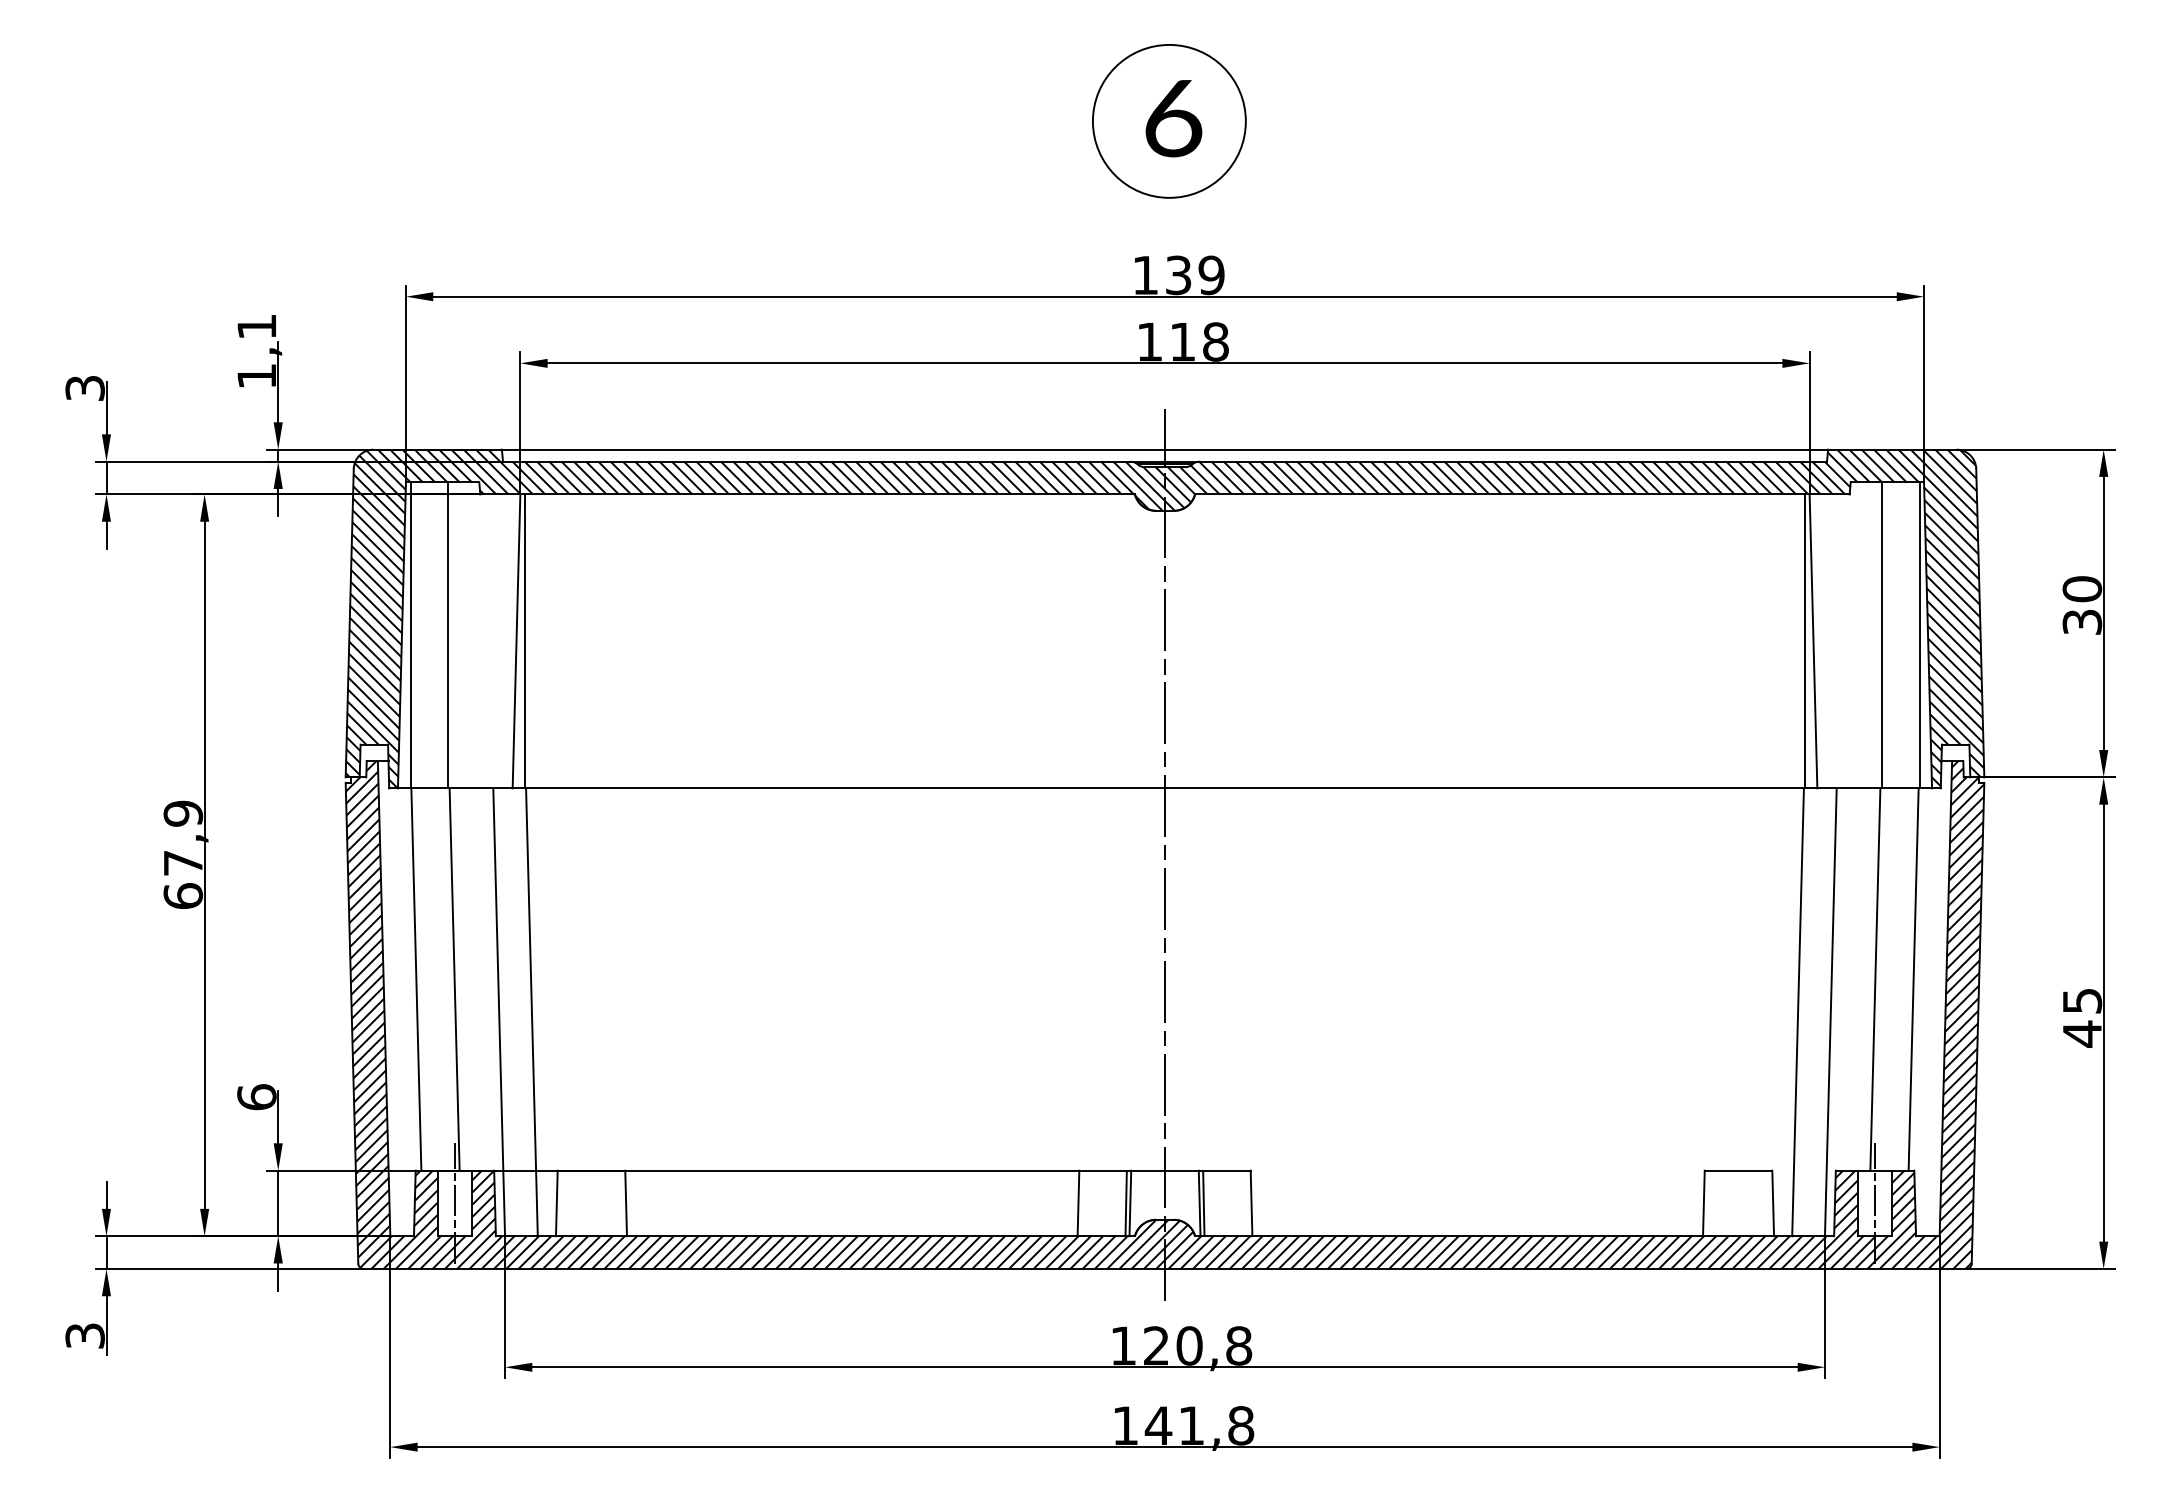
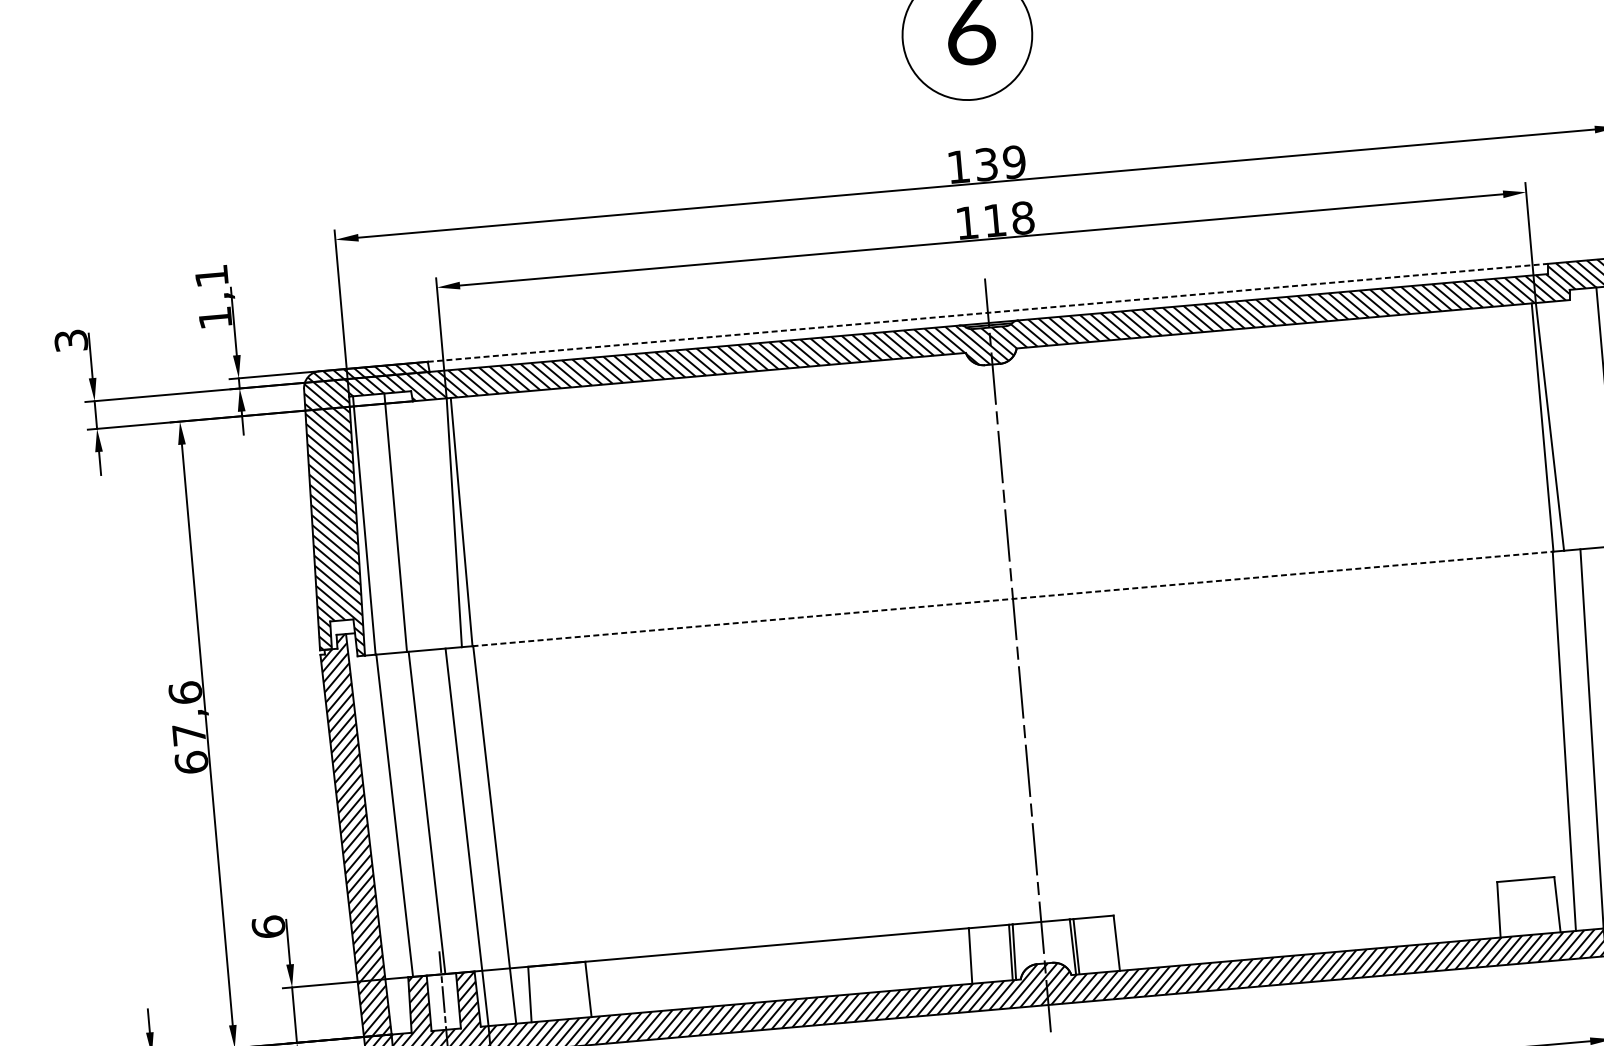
line: (1165, 449) -> (988, 312), solid -> dashed
line: (1165, 788) -> (1013, 599), solid -> dashed
text: (183, 813) -> (185, 692), 67,9 -> 67,6

